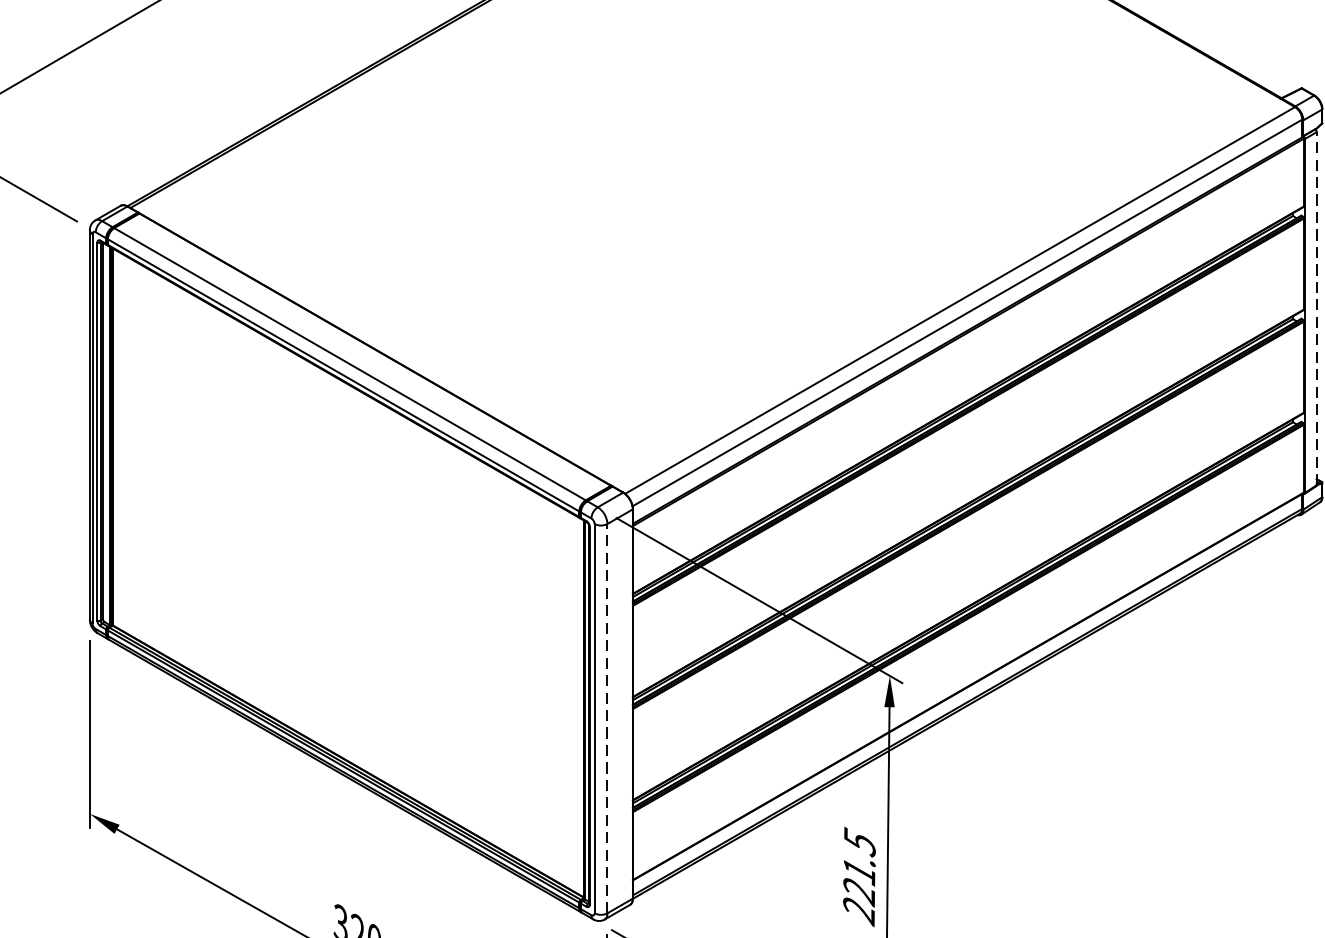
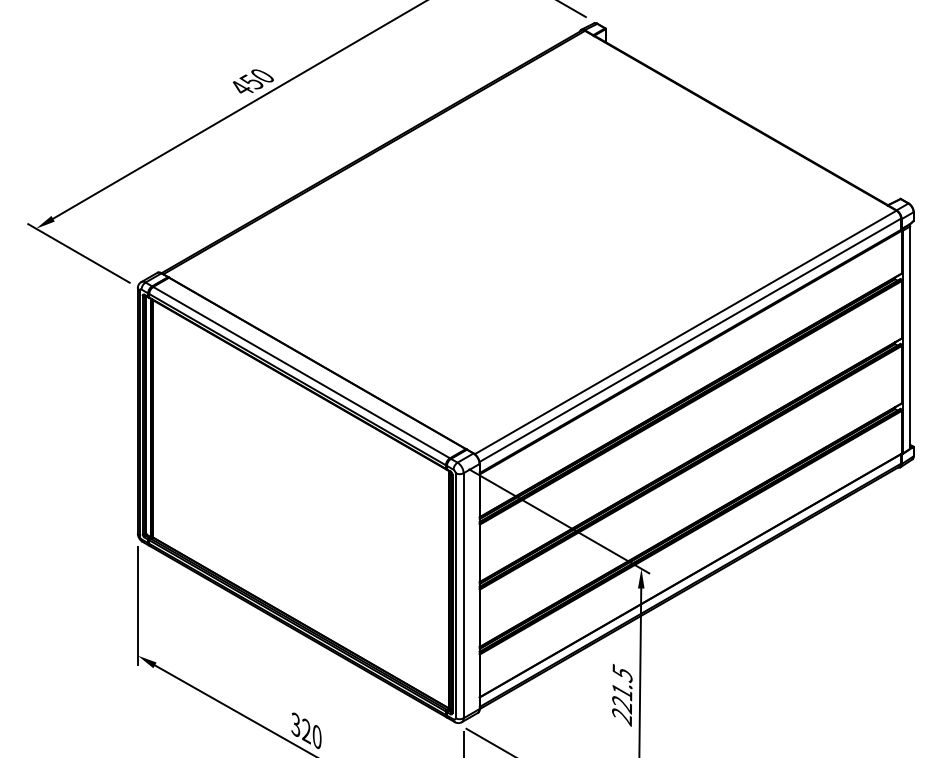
line: (1317, 308) -> (910, 337), dashed -> solid
line: (607, 718) -> (463, 595), dashed -> solid

